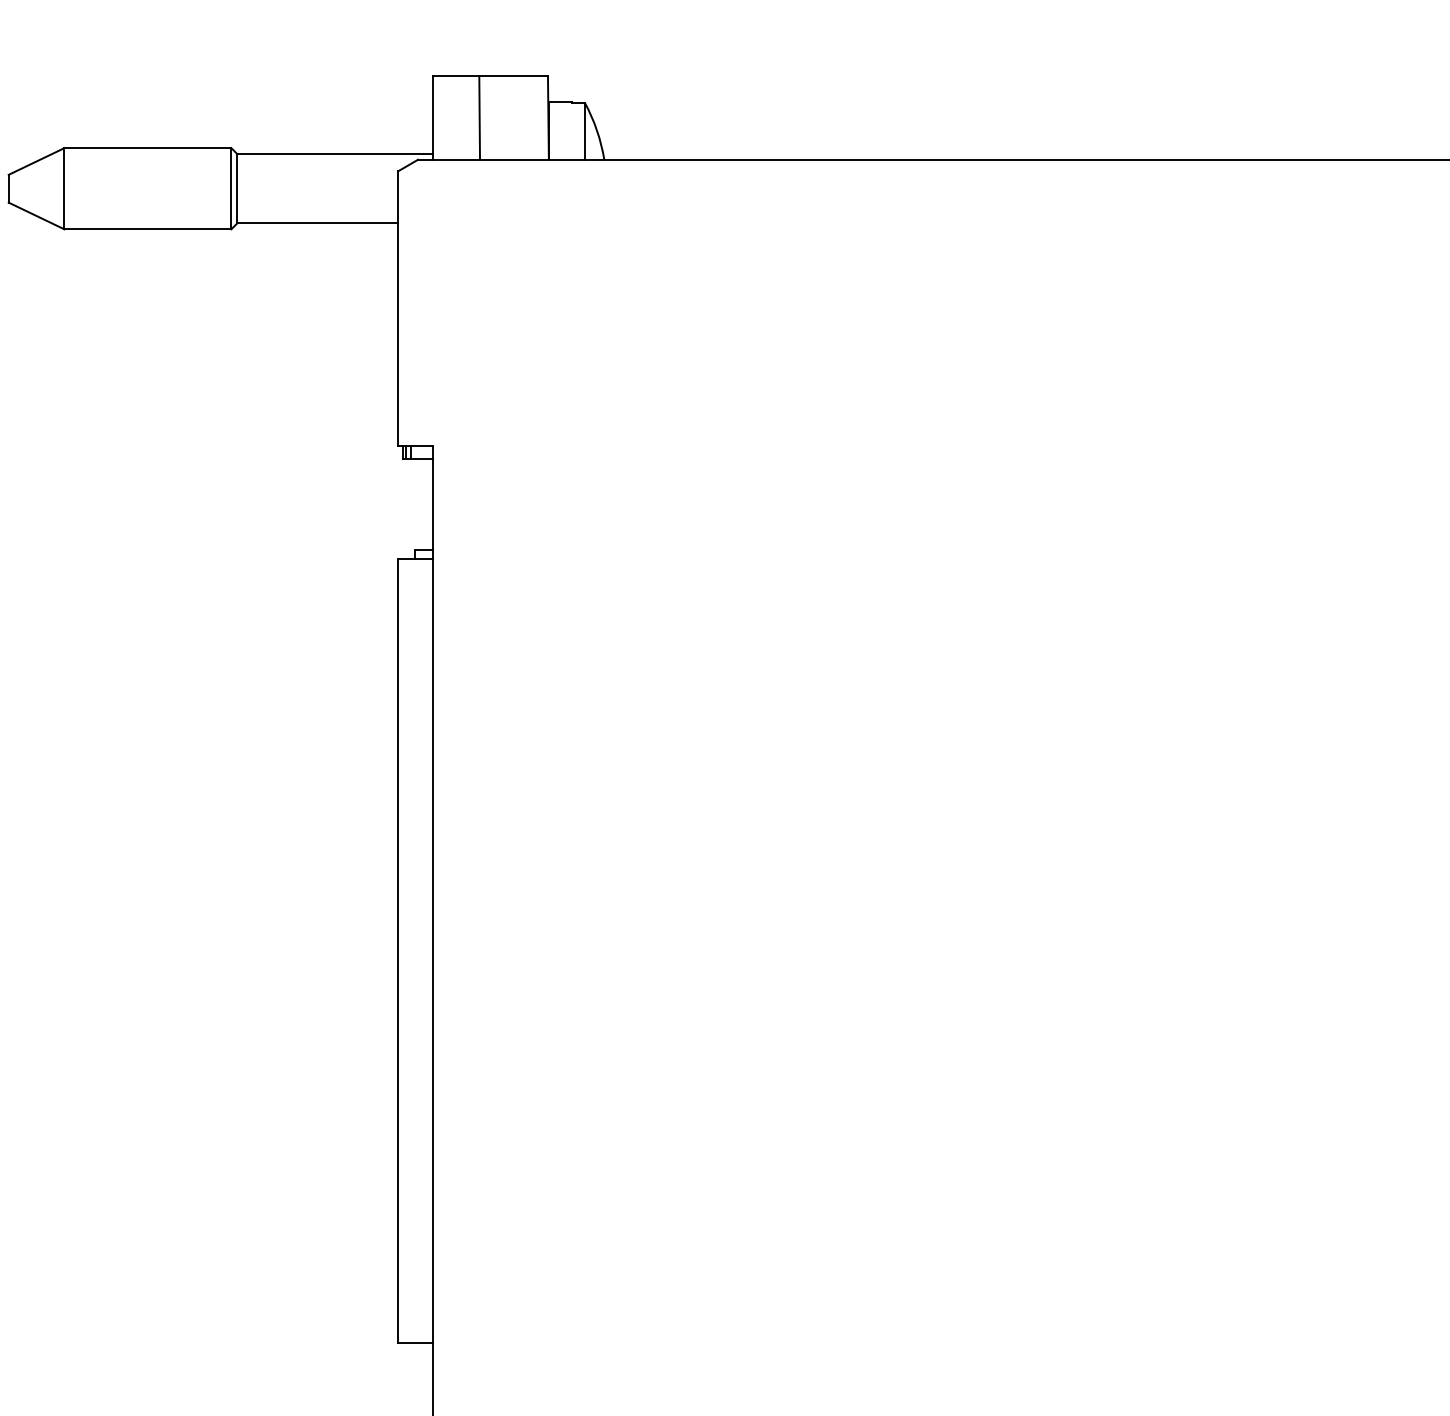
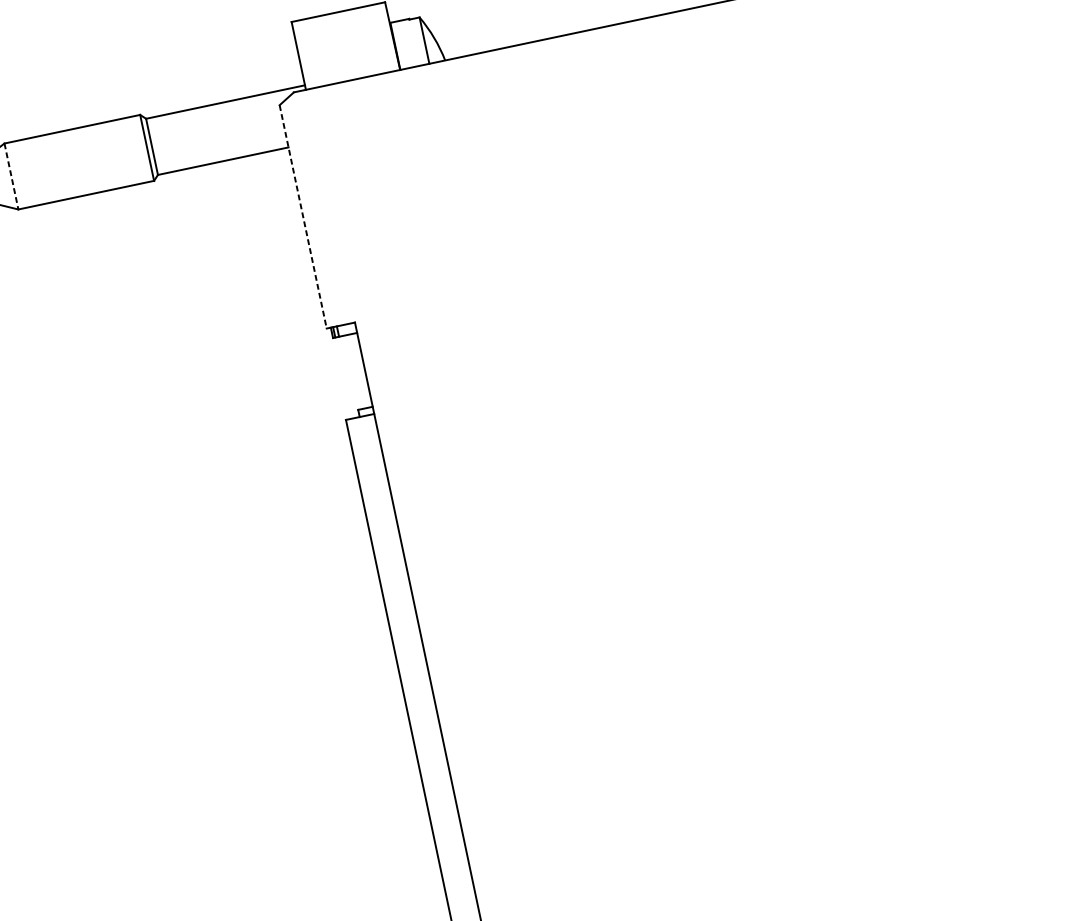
line: (479, 117) -> (336, 47), removed
line: (64, 188) -> (11, 176), solid -> dashed
line: (398, 309) -> (303, 217), solid -> dashed

